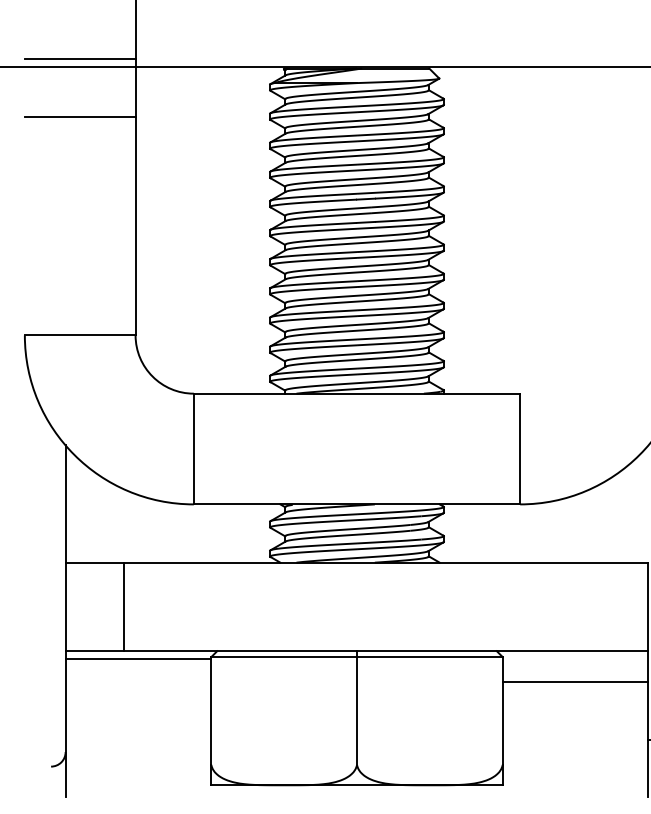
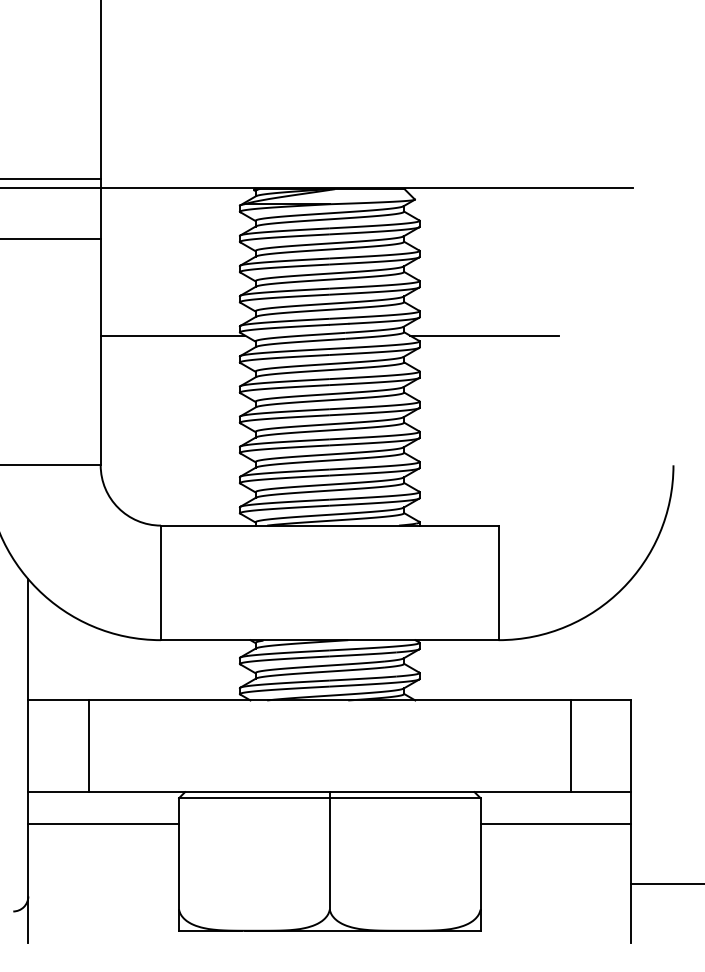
line: (204, 209) -> (172, 335), added
line: (506, 209) -> (484, 335), added
line: (589, 607) -> (570, 746), added
line: (138, 659) -> (103, 824), moved

